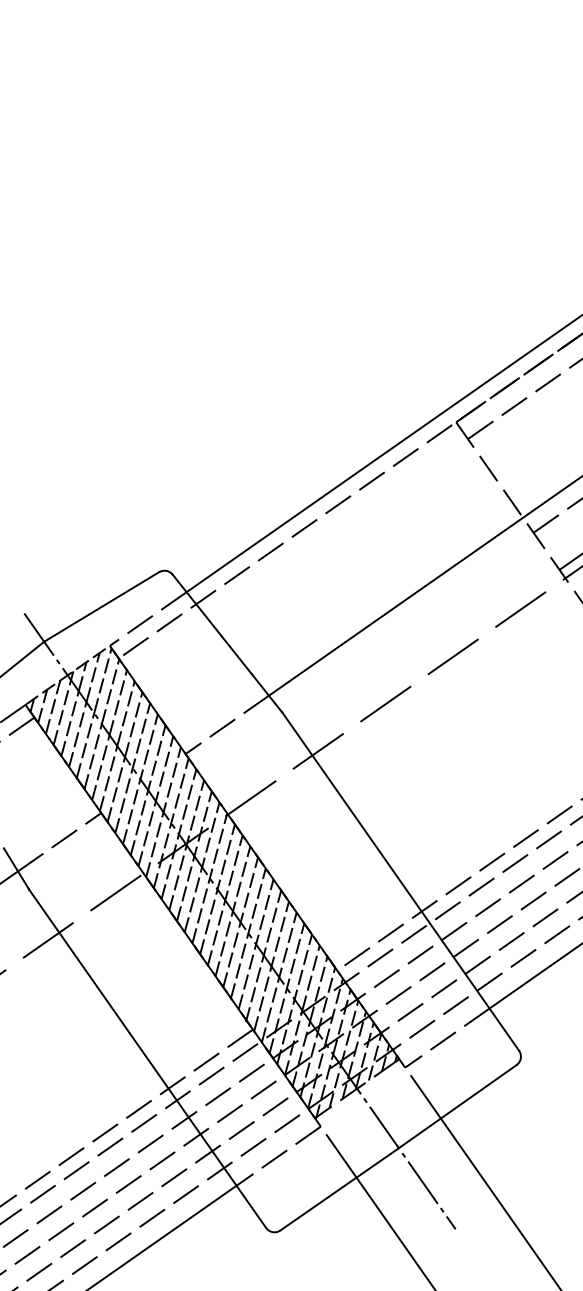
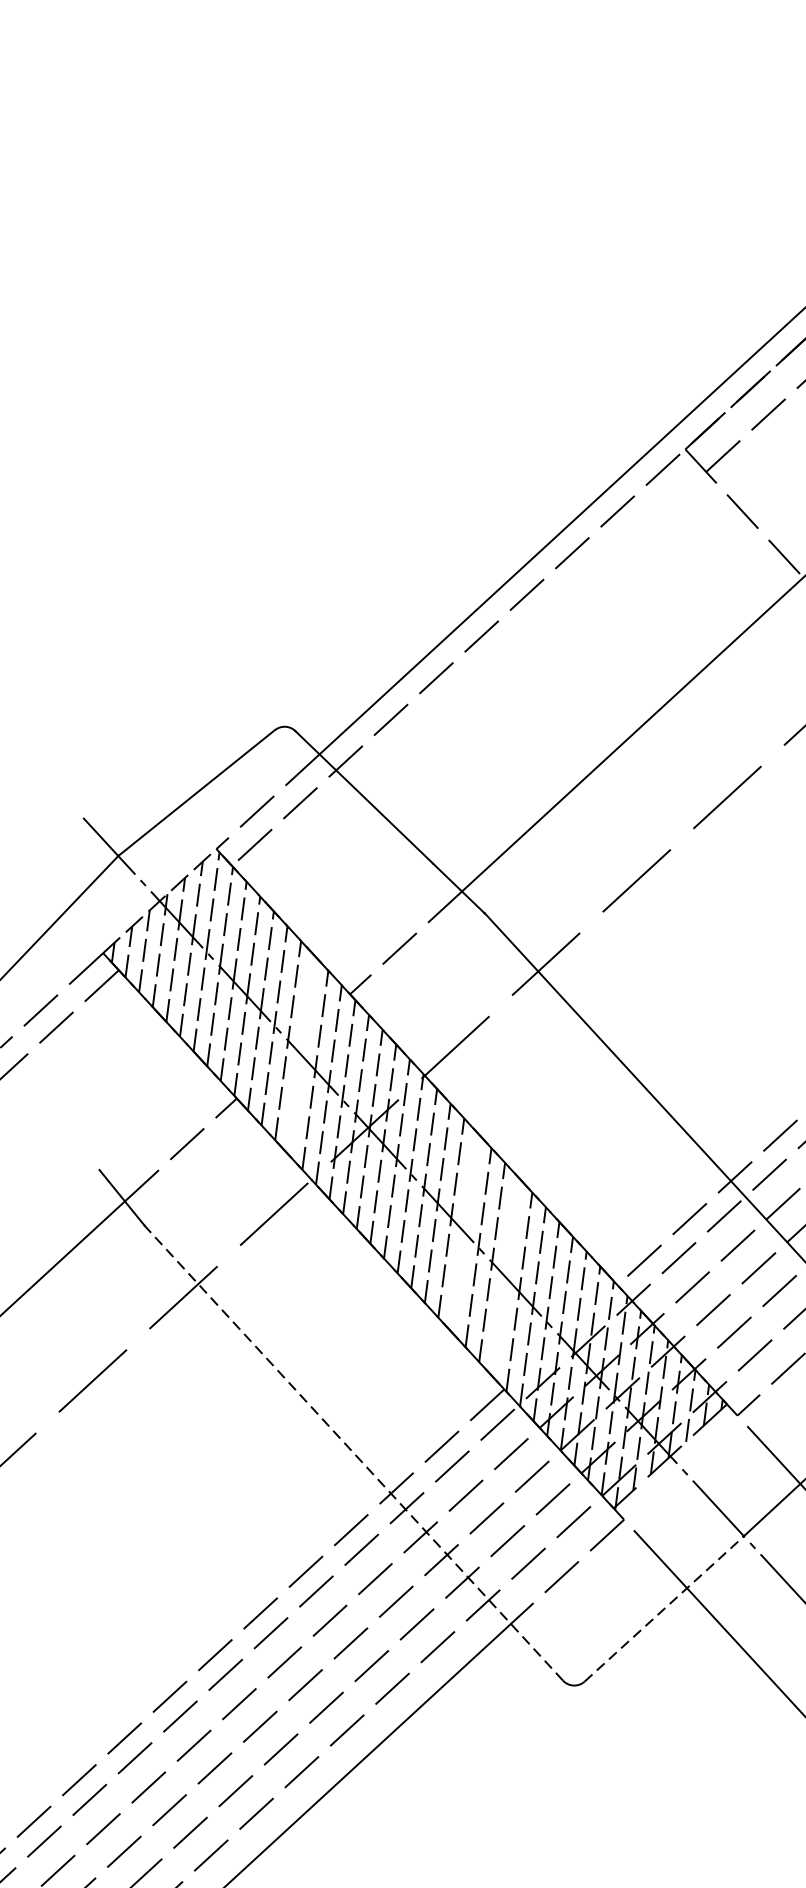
line: (147, 790) -> (300, 1055), removed
line: (240, 922) -> (464, 1233), removed
line: (263, 956) -> (505, 1278), removed
line: (147, 1058) -> (353, 1453), solid -> dashed
line: (339, 1189) -> (664, 1609), solid -> dashed

